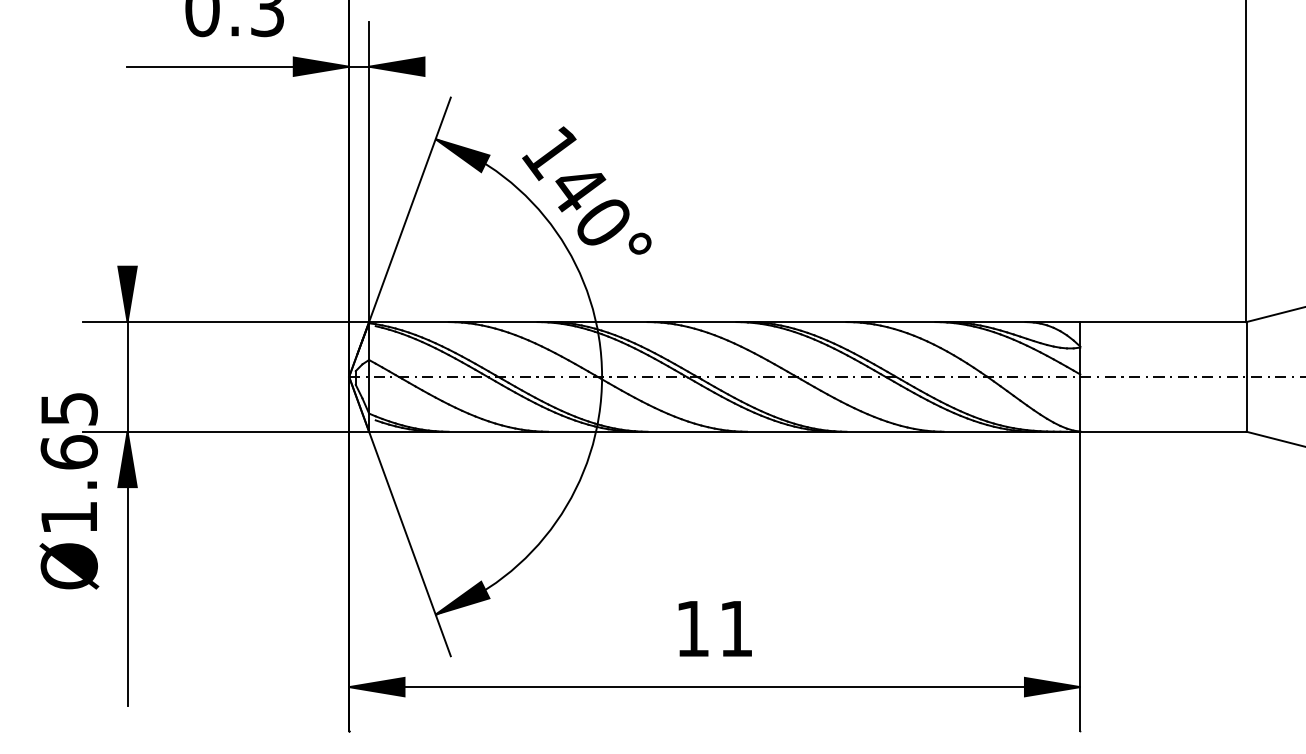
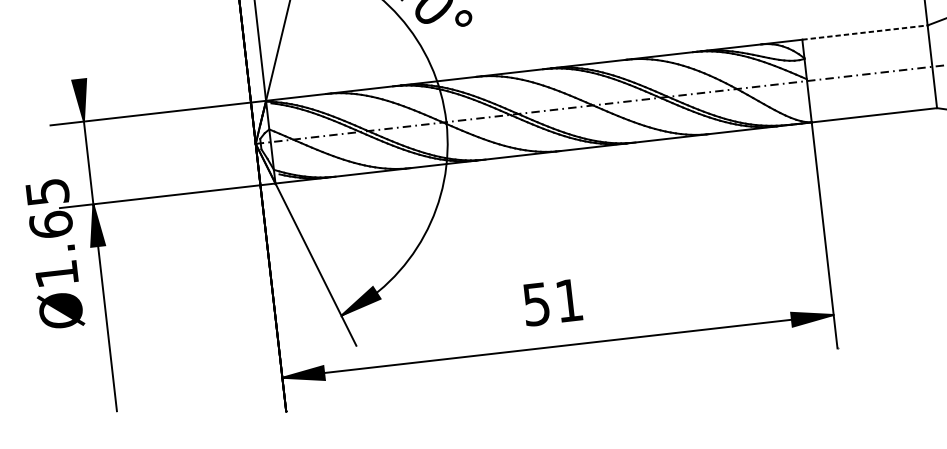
line: (1163, 322) -> (865, 32), solid -> dashed
text: (692, 629) -> (536, 304), 11 -> 51

